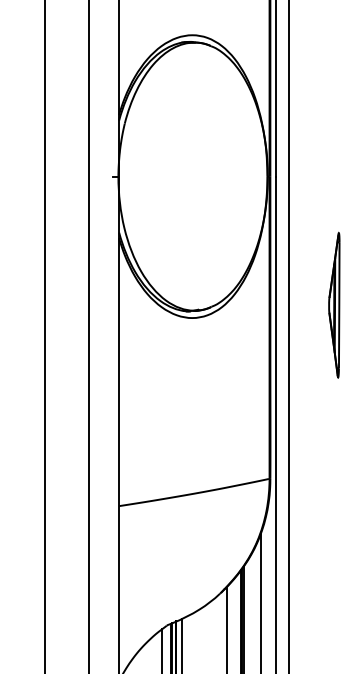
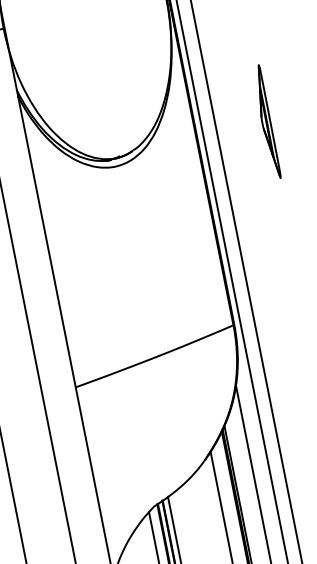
part: (333, 304) -> (265, 121), size x0.71

